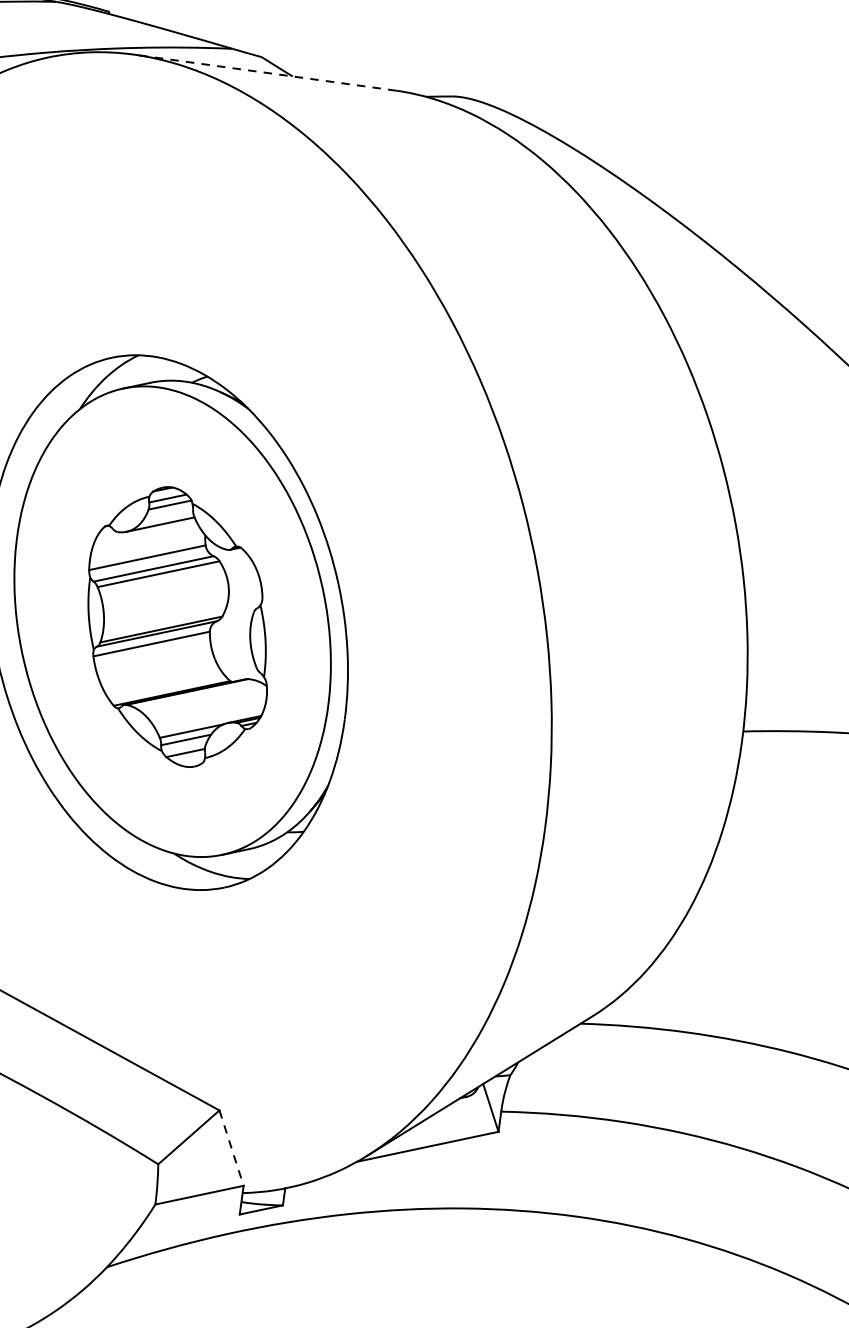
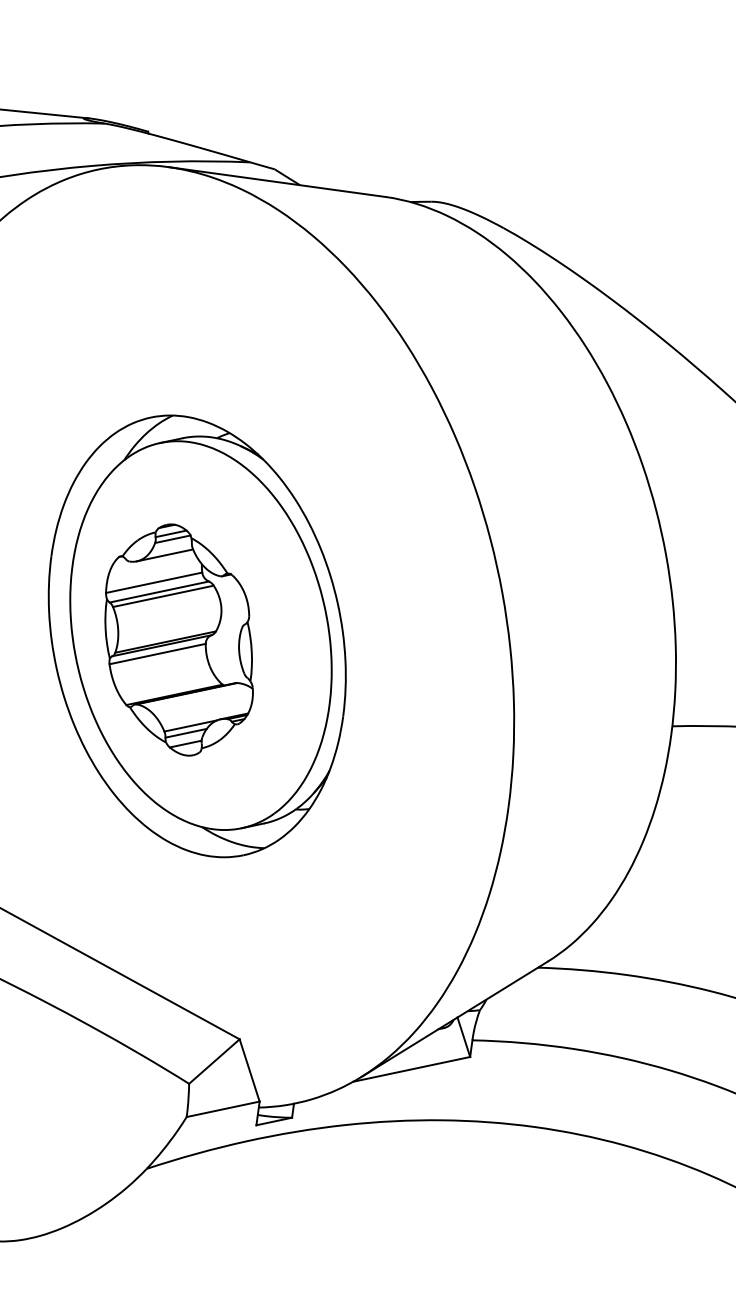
line: (264, 73) -> (276, 182), dashed -> solid
part: (176, 626) -> (178, 639), moved
line: (231, 1148) -> (249, 1070), dashed -> solid

